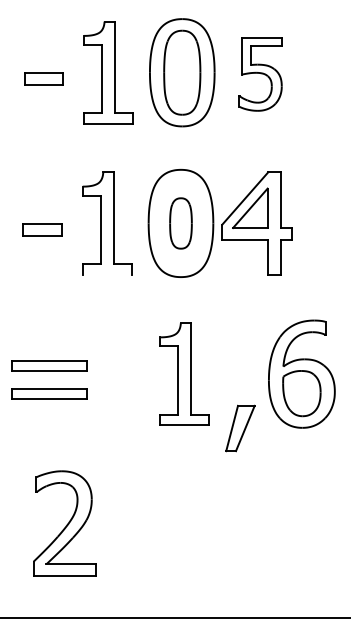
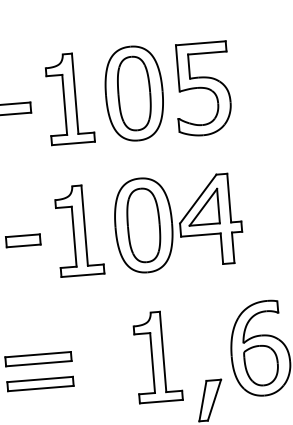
part: (260, 74) -> (202, 89), size x1.43
part: (180, 223) -> (143, 225), size x1.67
line: (106, 274) -> (82, 275), added

